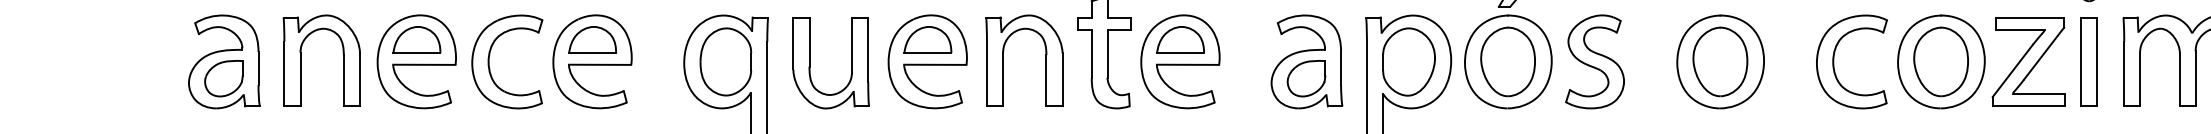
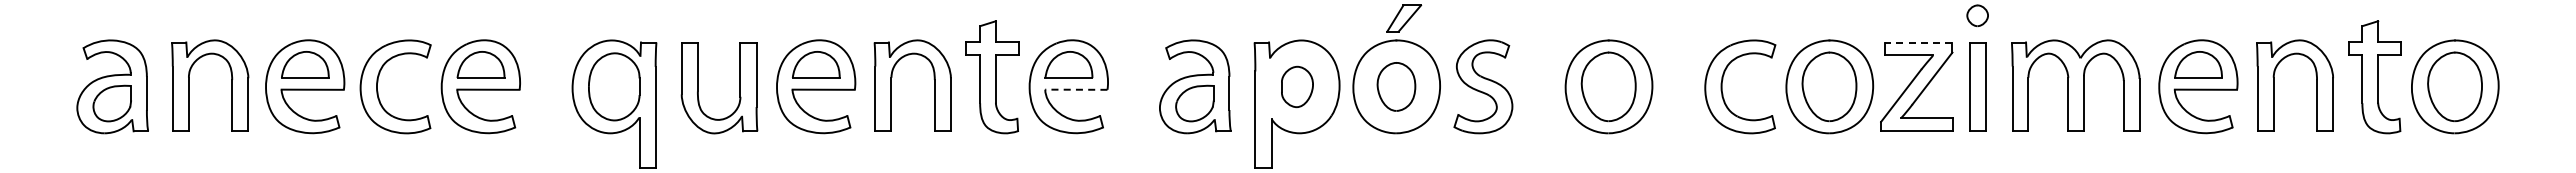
line: (2030, 17) -> (1918, 42), solid -> dashed
part: (1409, 61) -> (1297, 86), size x0.6
part: (1508, 61) -> (1396, 86), size x0.7
line: (1187, 64) -> (1075, 89), solid -> dashed

